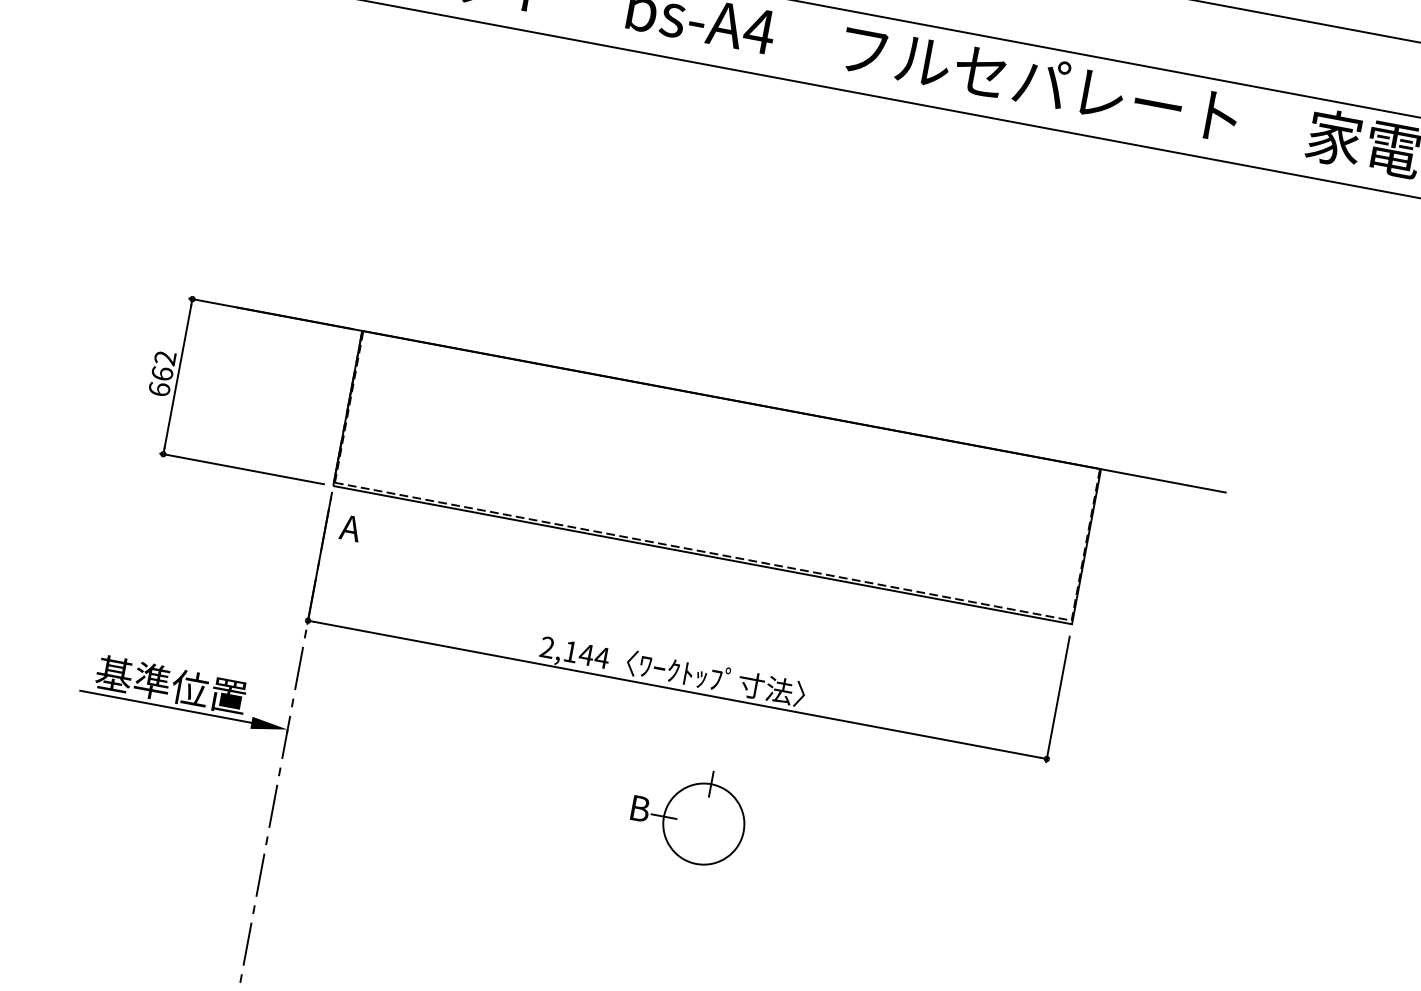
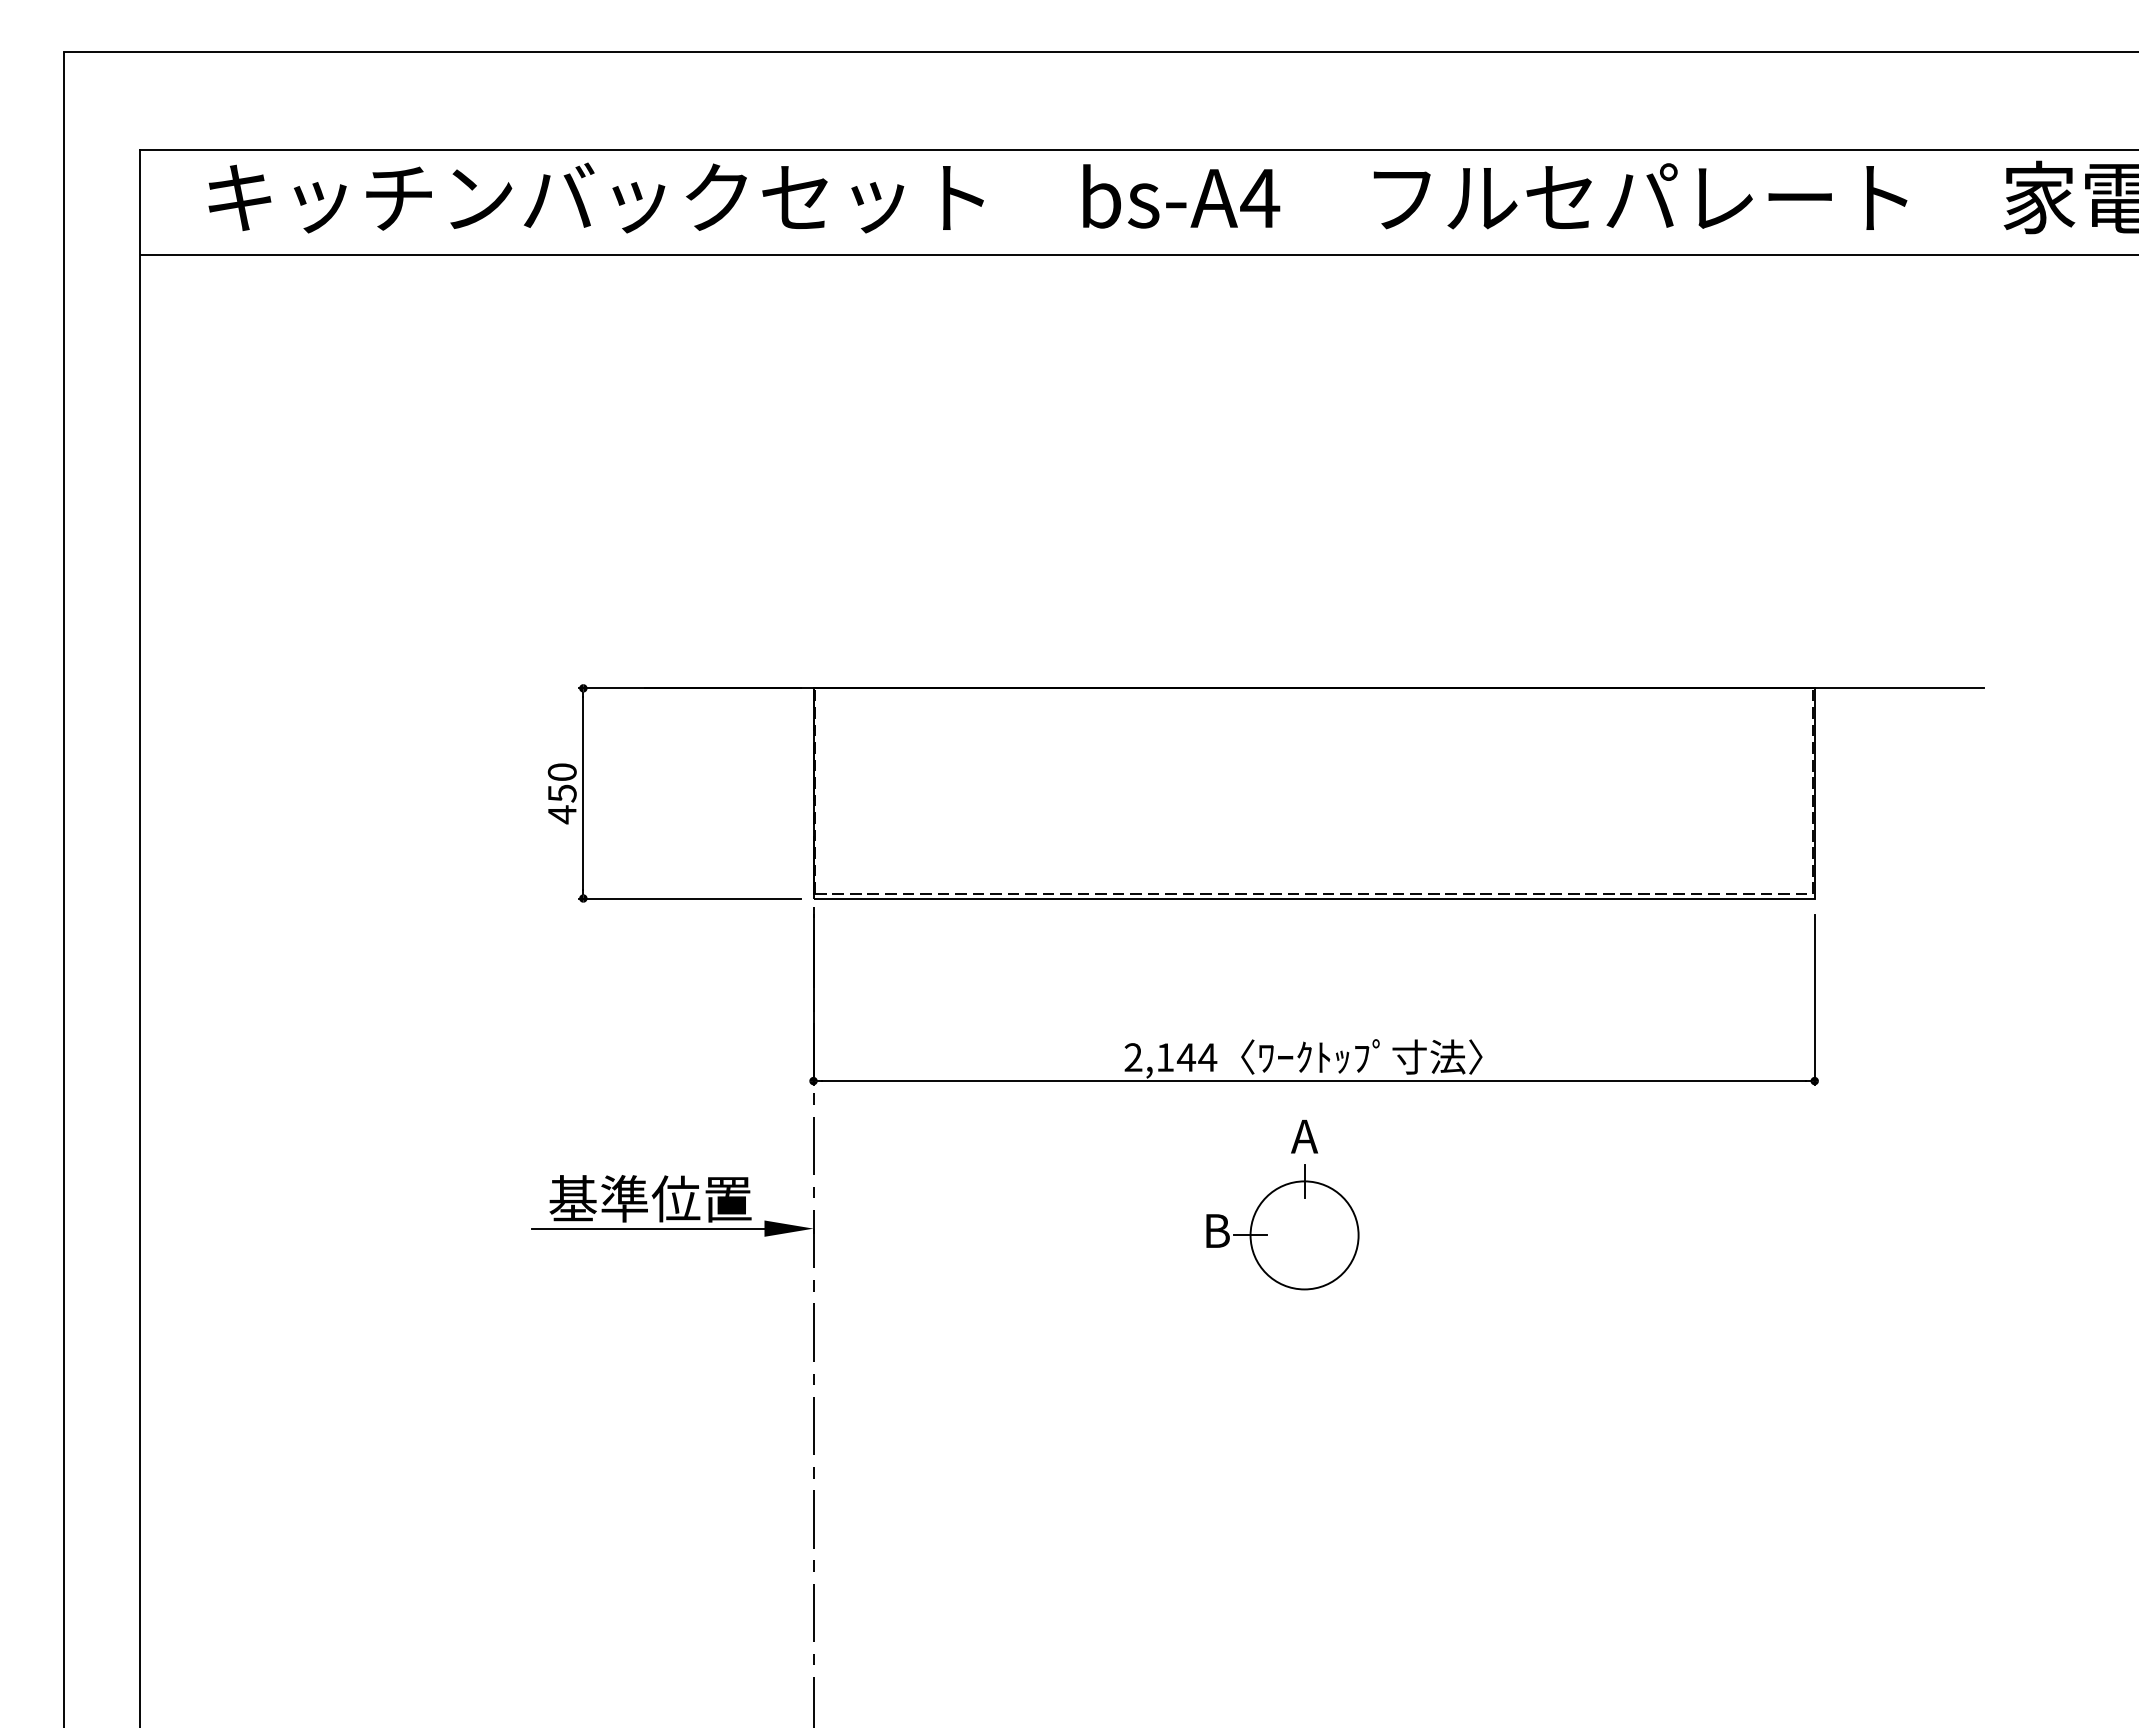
text: (161, 373) -> (561, 793), 662 -> 450
text: (350, 528) -> (1304, 1136), moved
part: (688, 815) -> (1282, 1227), moved

